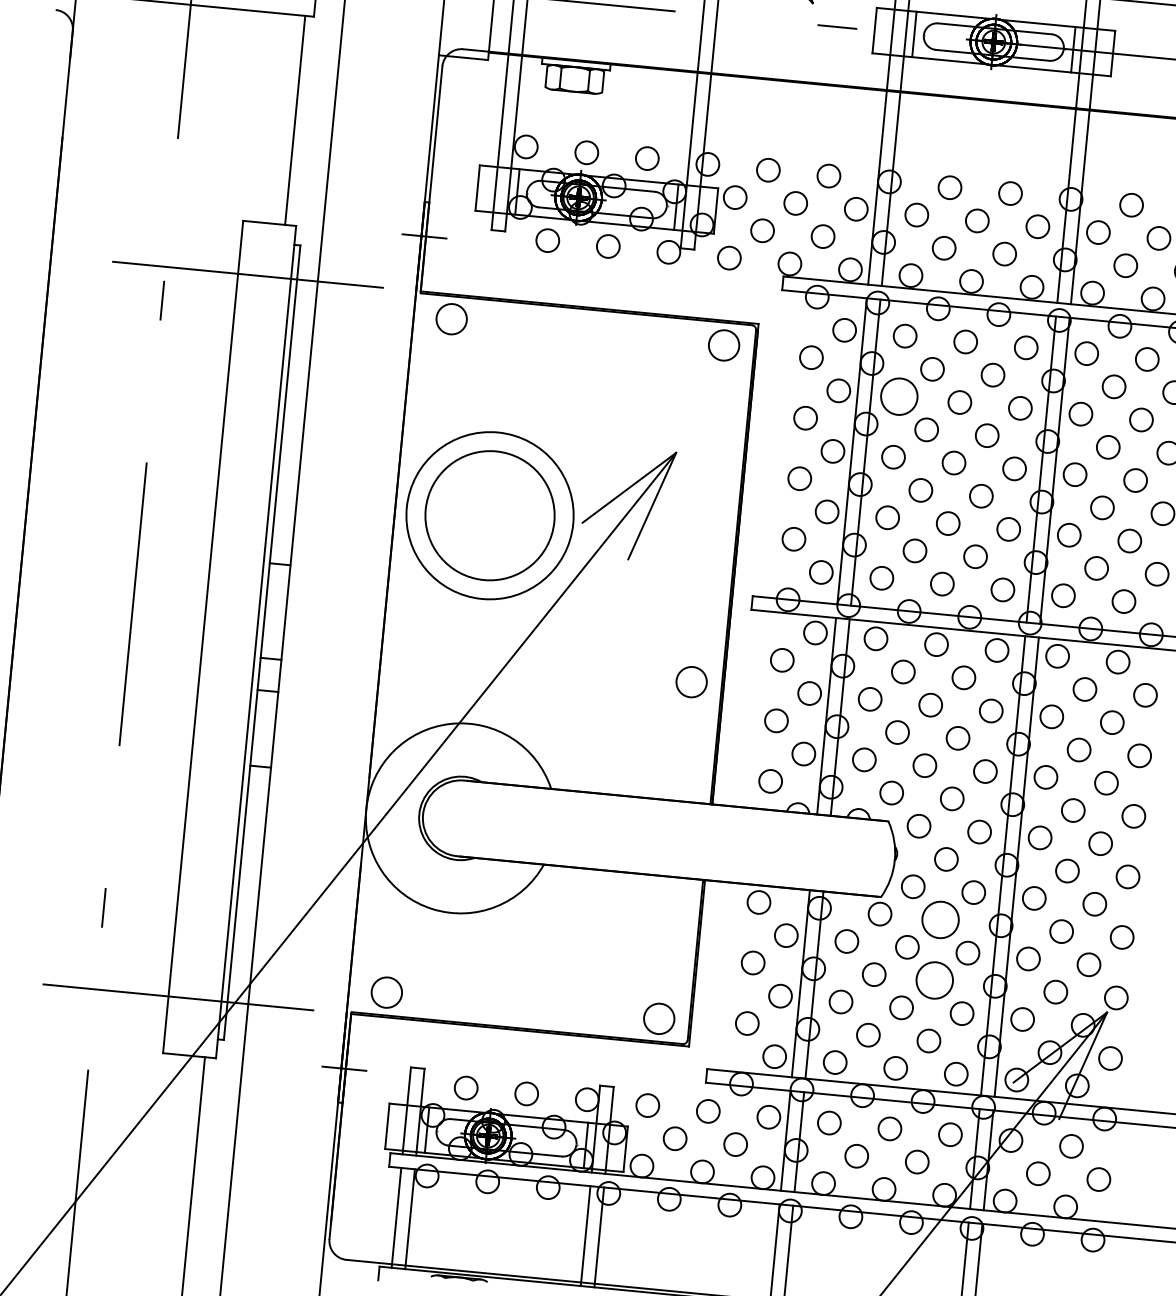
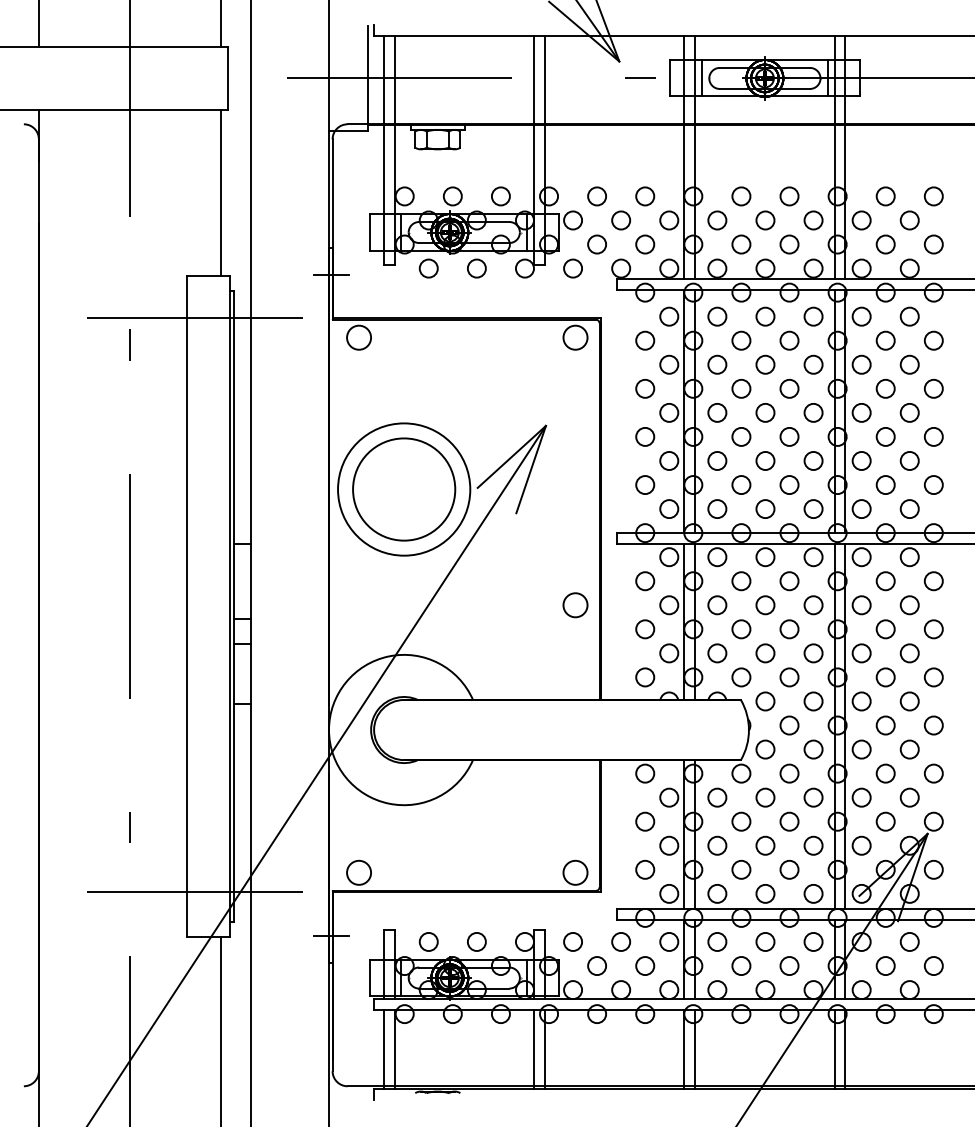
circle: (899, 396) -> (717, 364), size x0.62
circle: (940, 919) -> (789, 773), size x0.62
circle: (934, 980) -> (789, 821), size x0.62

